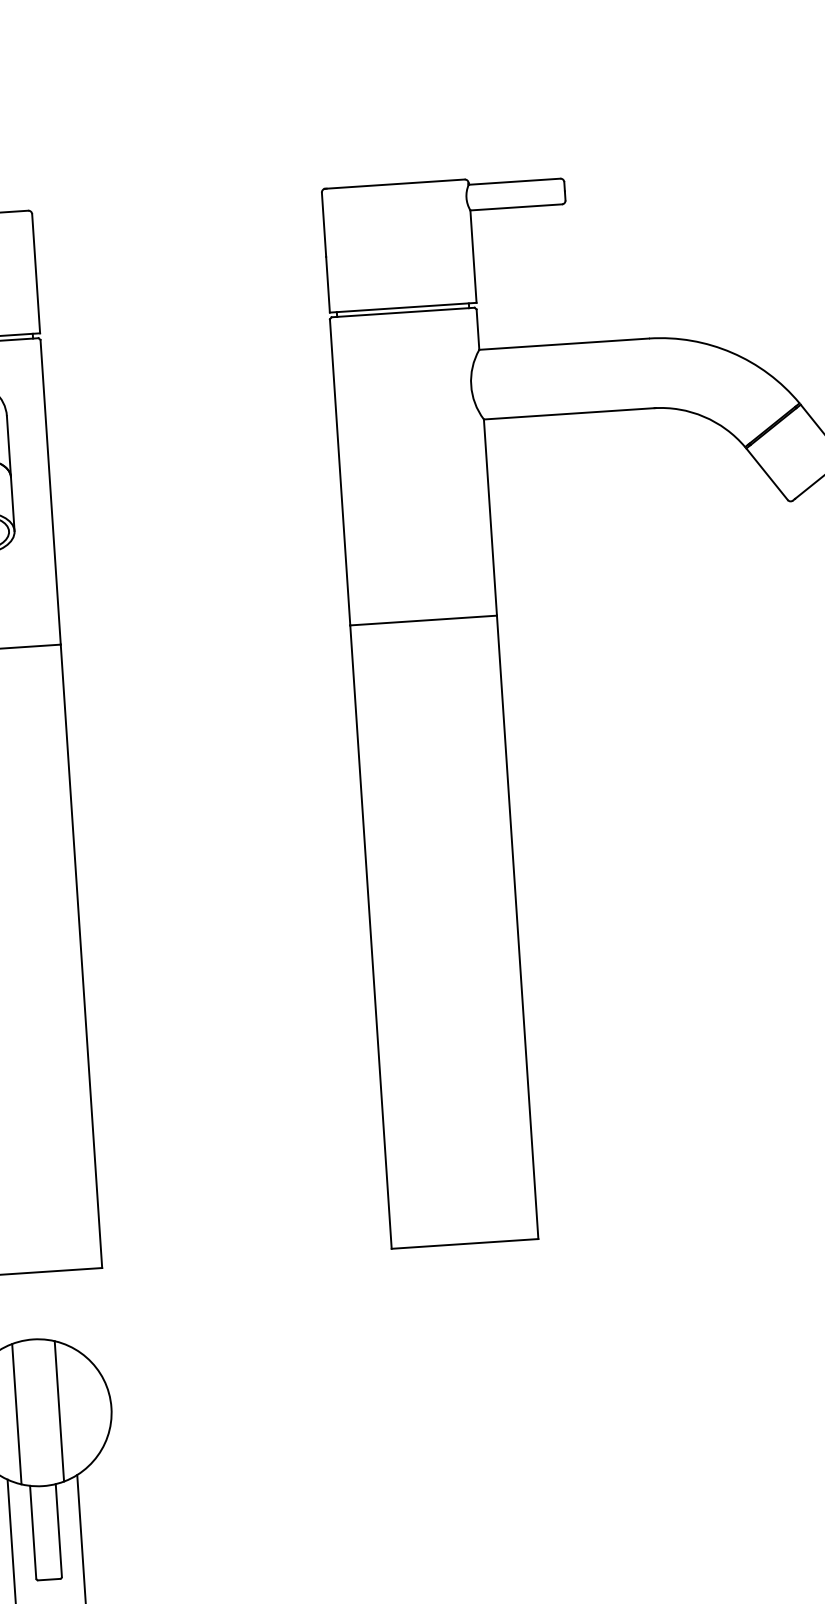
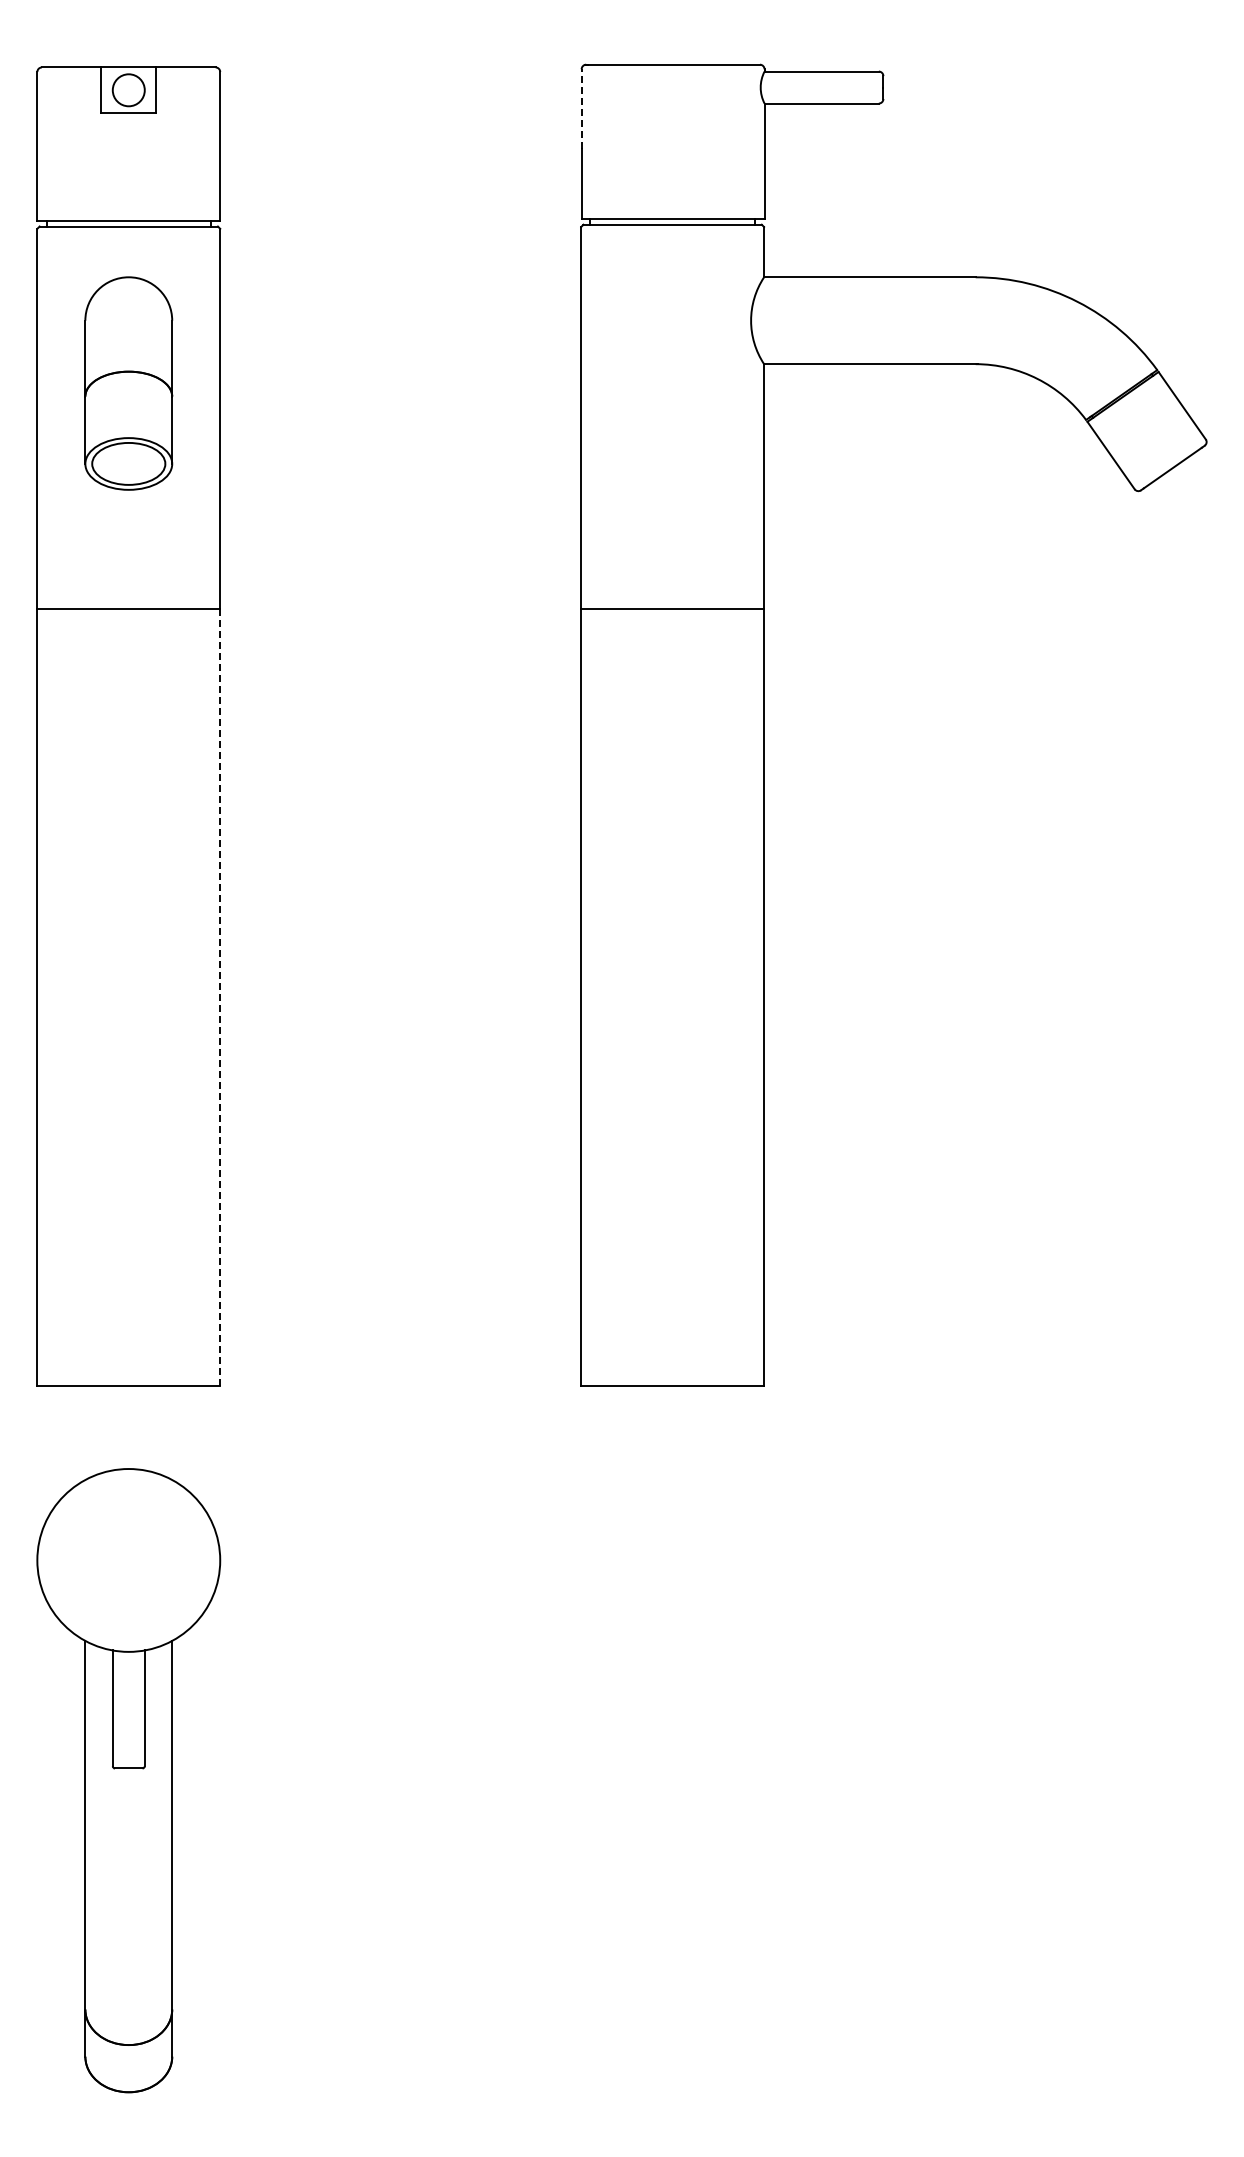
line: (323, 224) -> (581, 108), solid -> dashed
line: (81, 956) -> (220, 997), solid -> dashed
line: (59, 1410) -> (155, 1559), removed
line: (16, 1413) -> (102, 1559), removed

